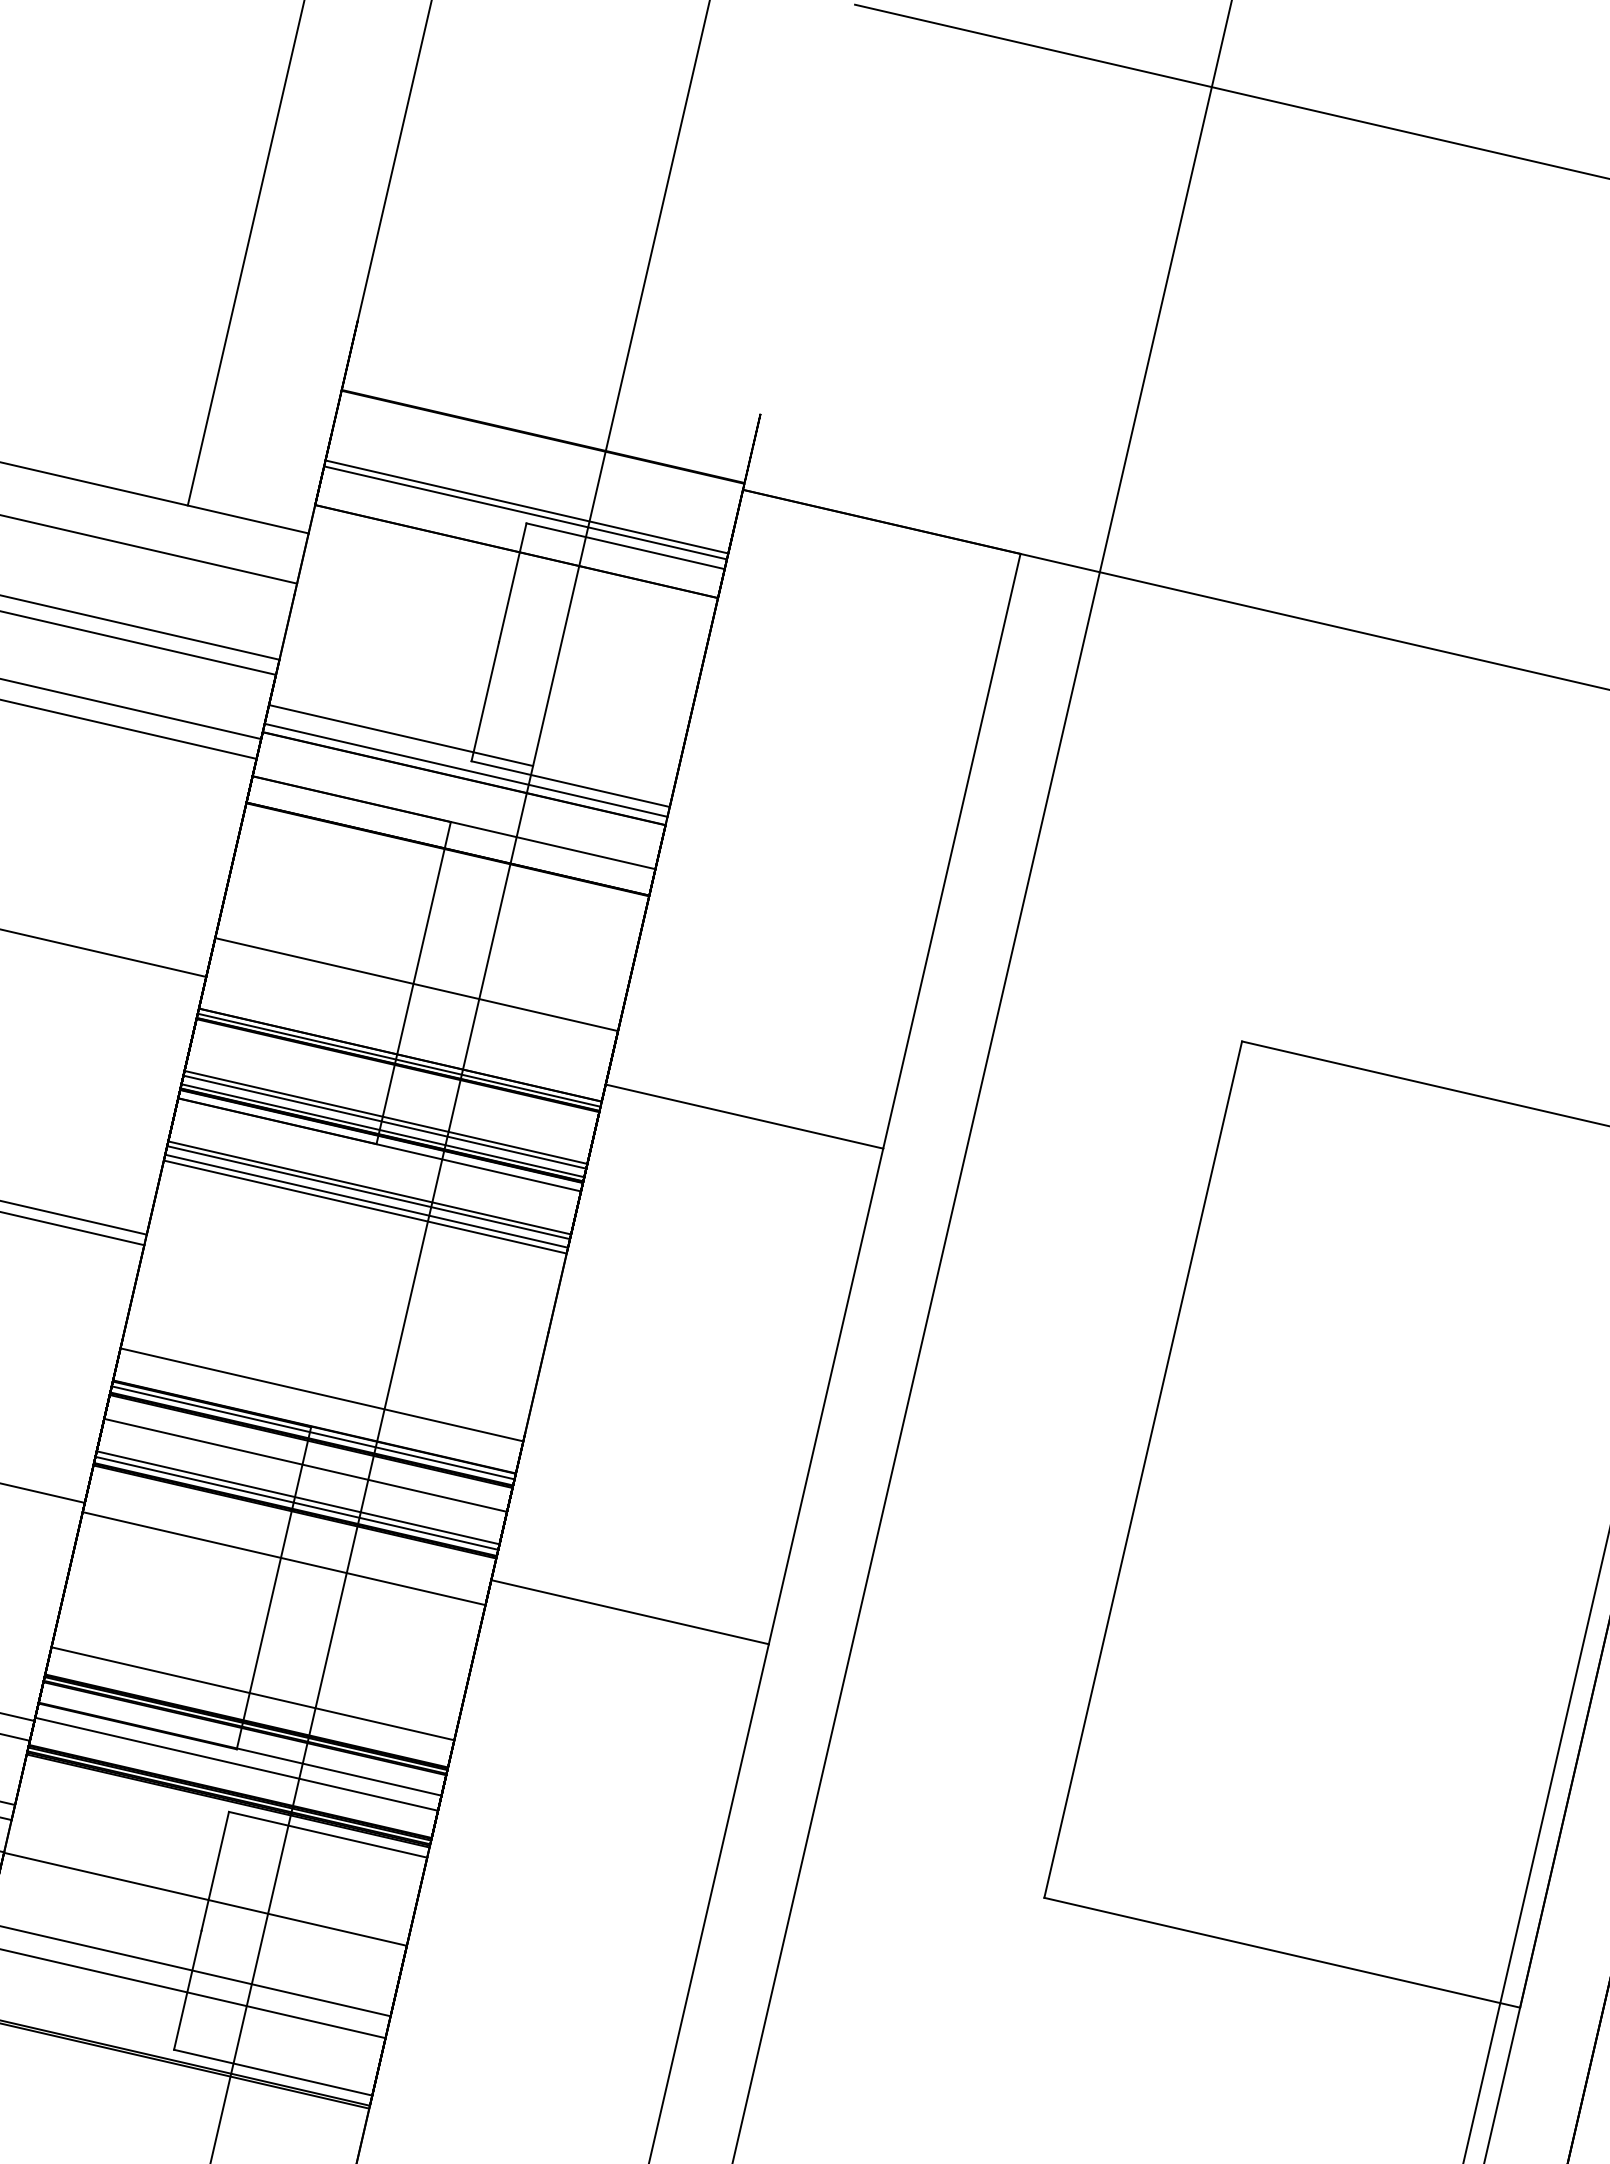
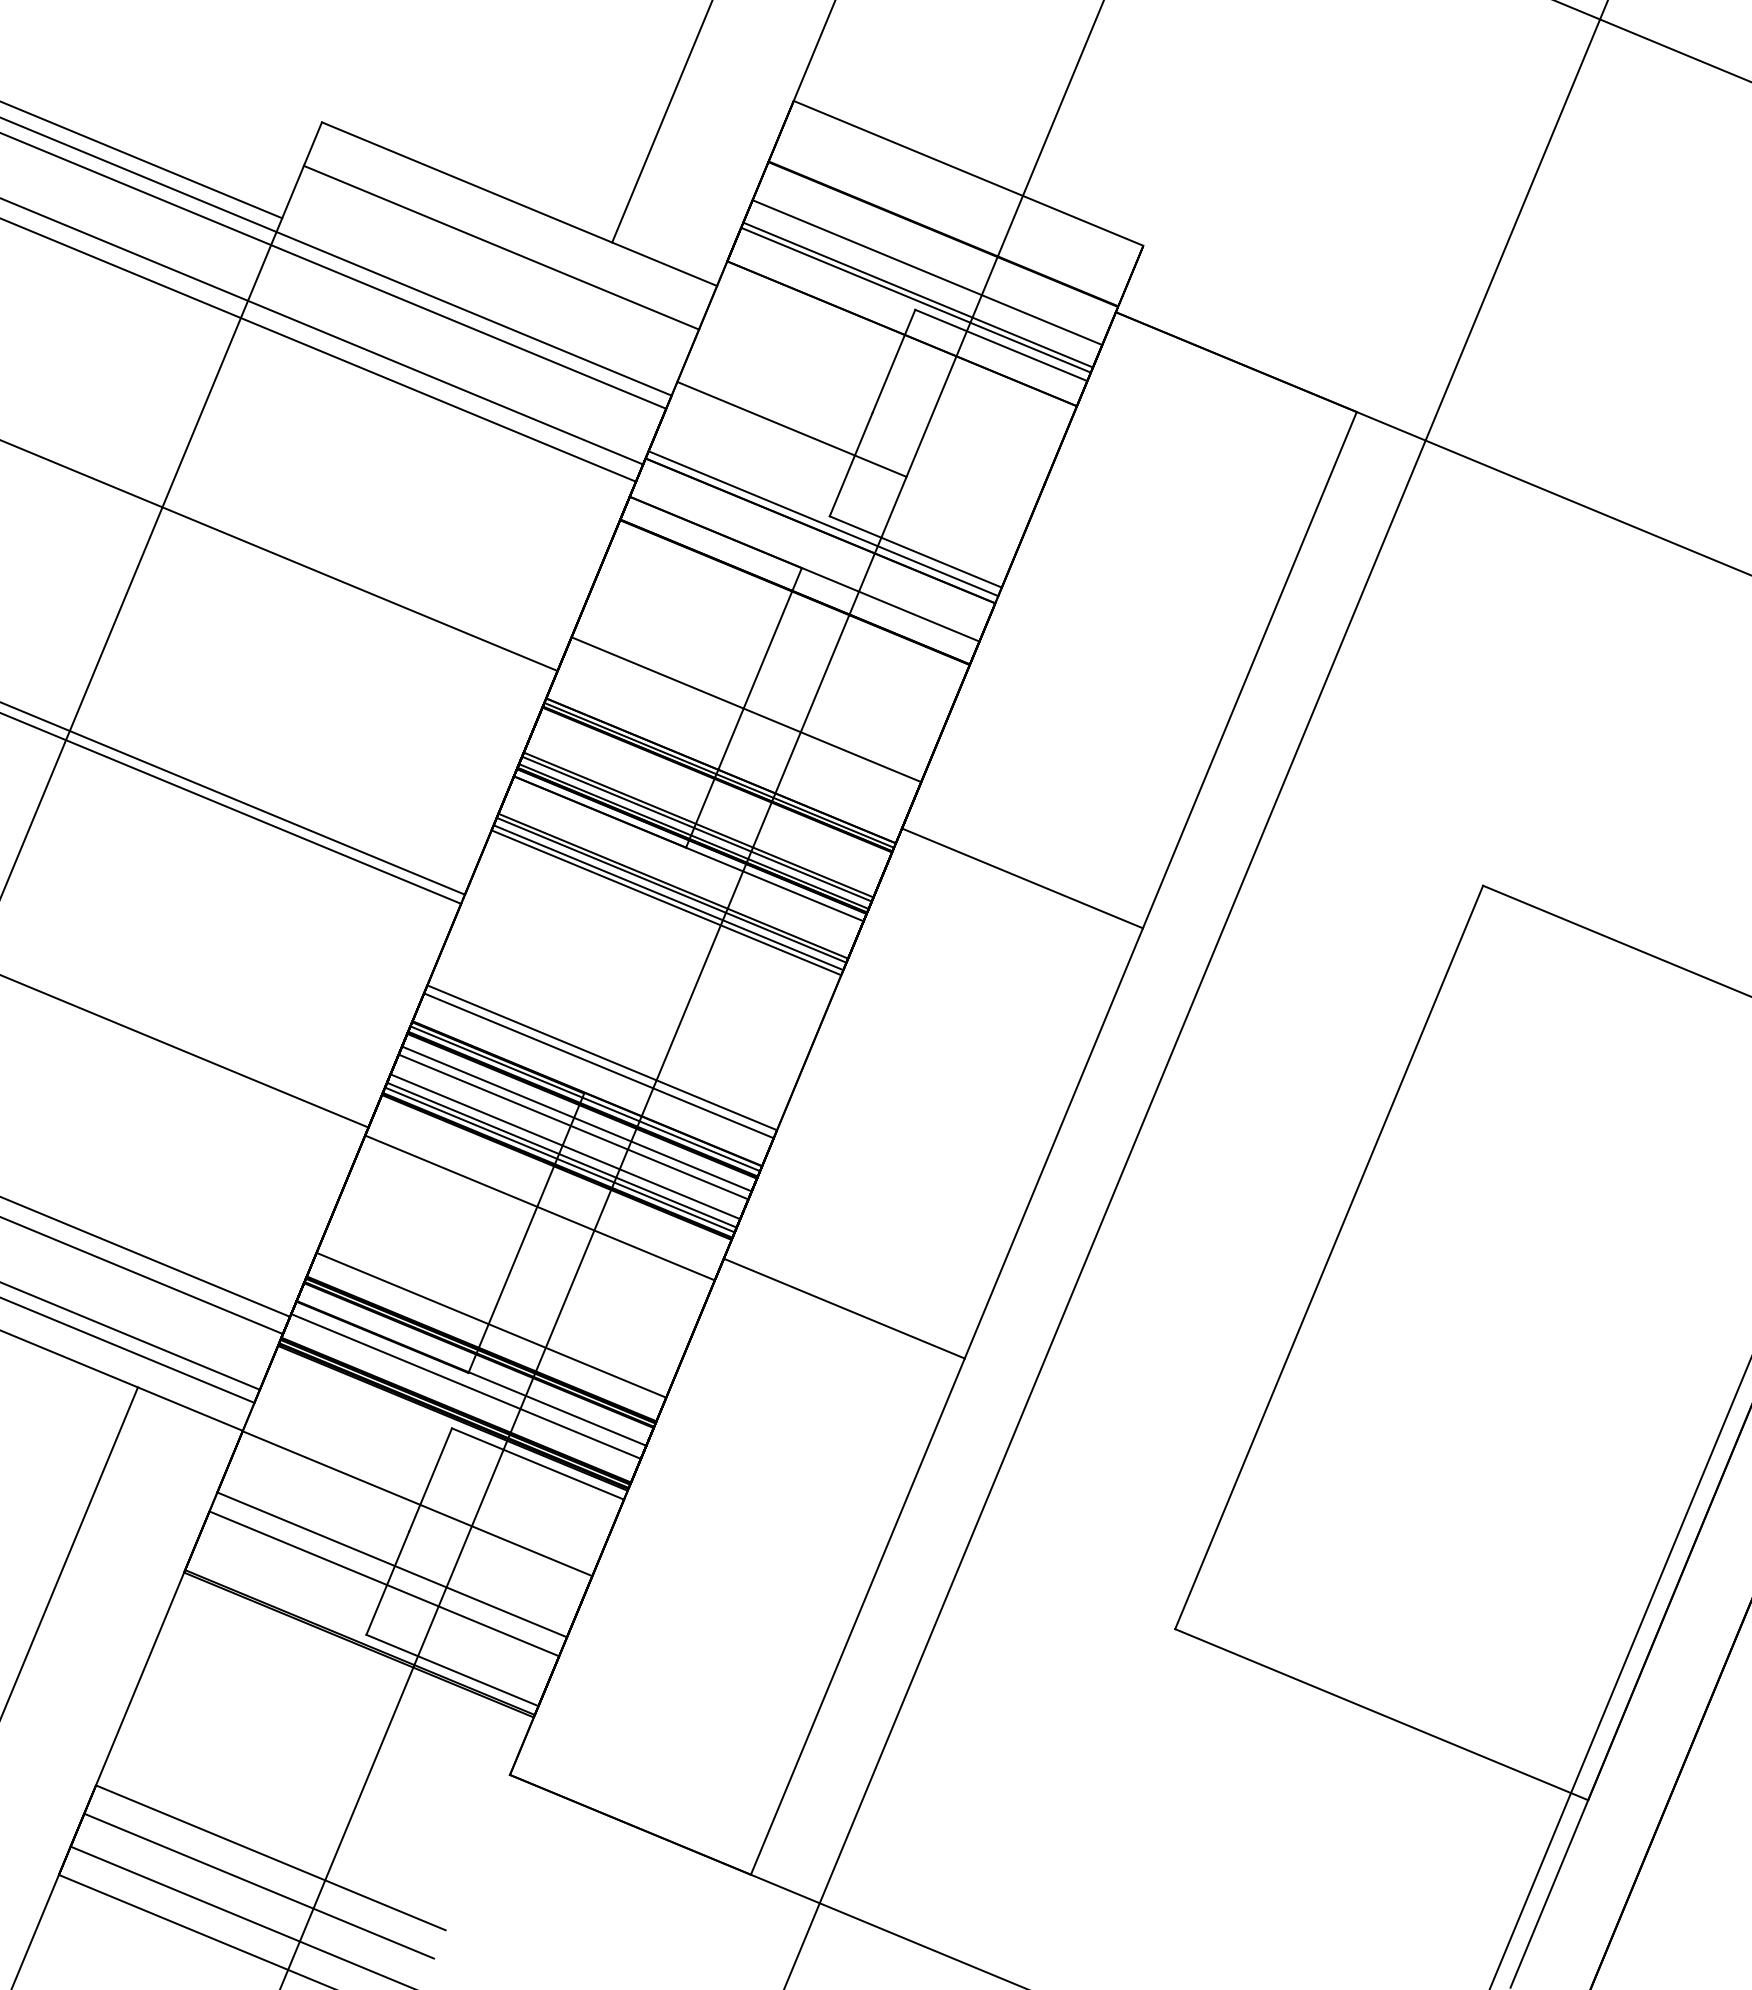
line: (559, 365) -> (968, 172), added
line: (532, 480) -> (927, 272), added
line: (400, 734) -> (791, 428), moved
line: (324, 1385) -> (602, 1057), added
line: (307, 1455) -> (576, 1118), added
line: (300, 1487) -> (565, 1146), added

